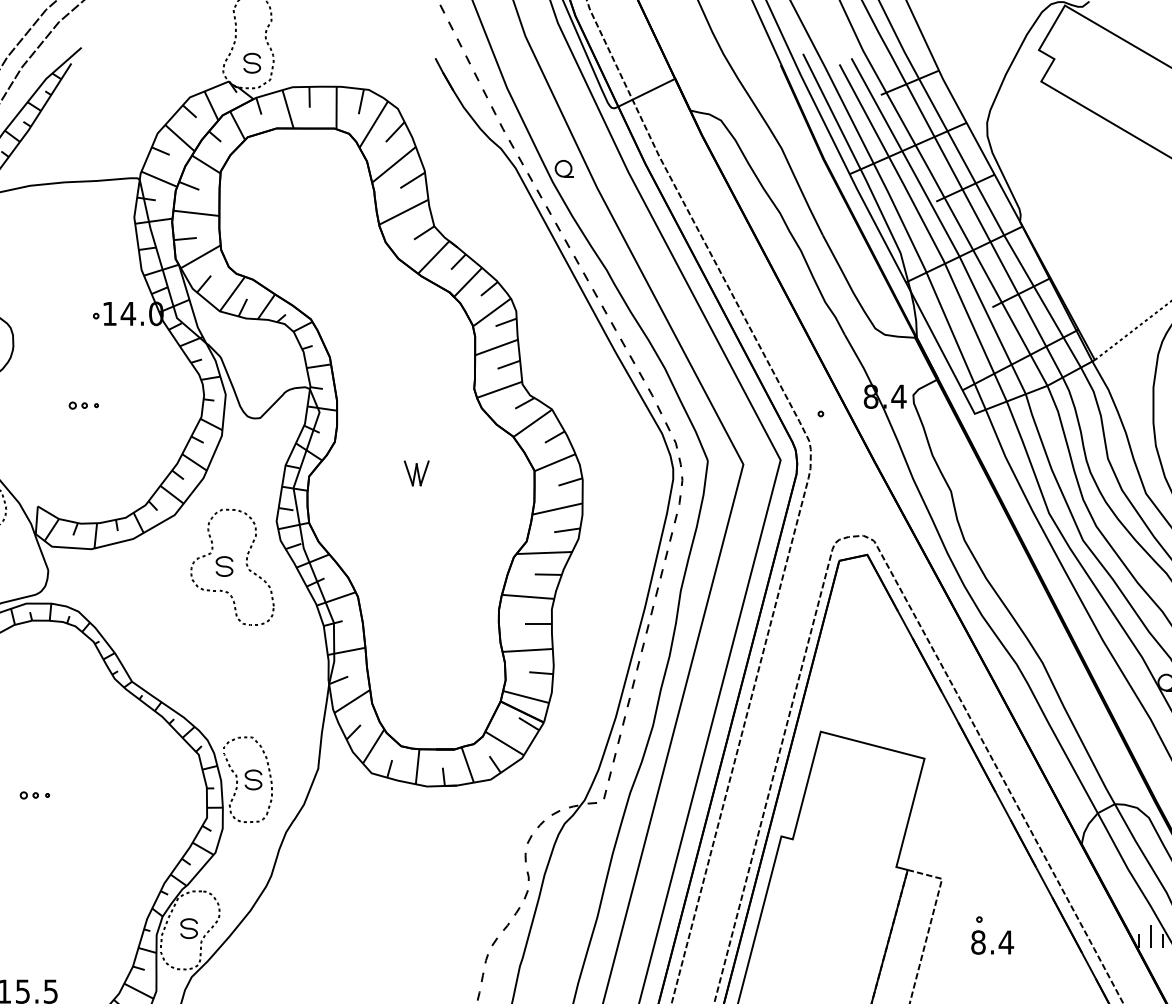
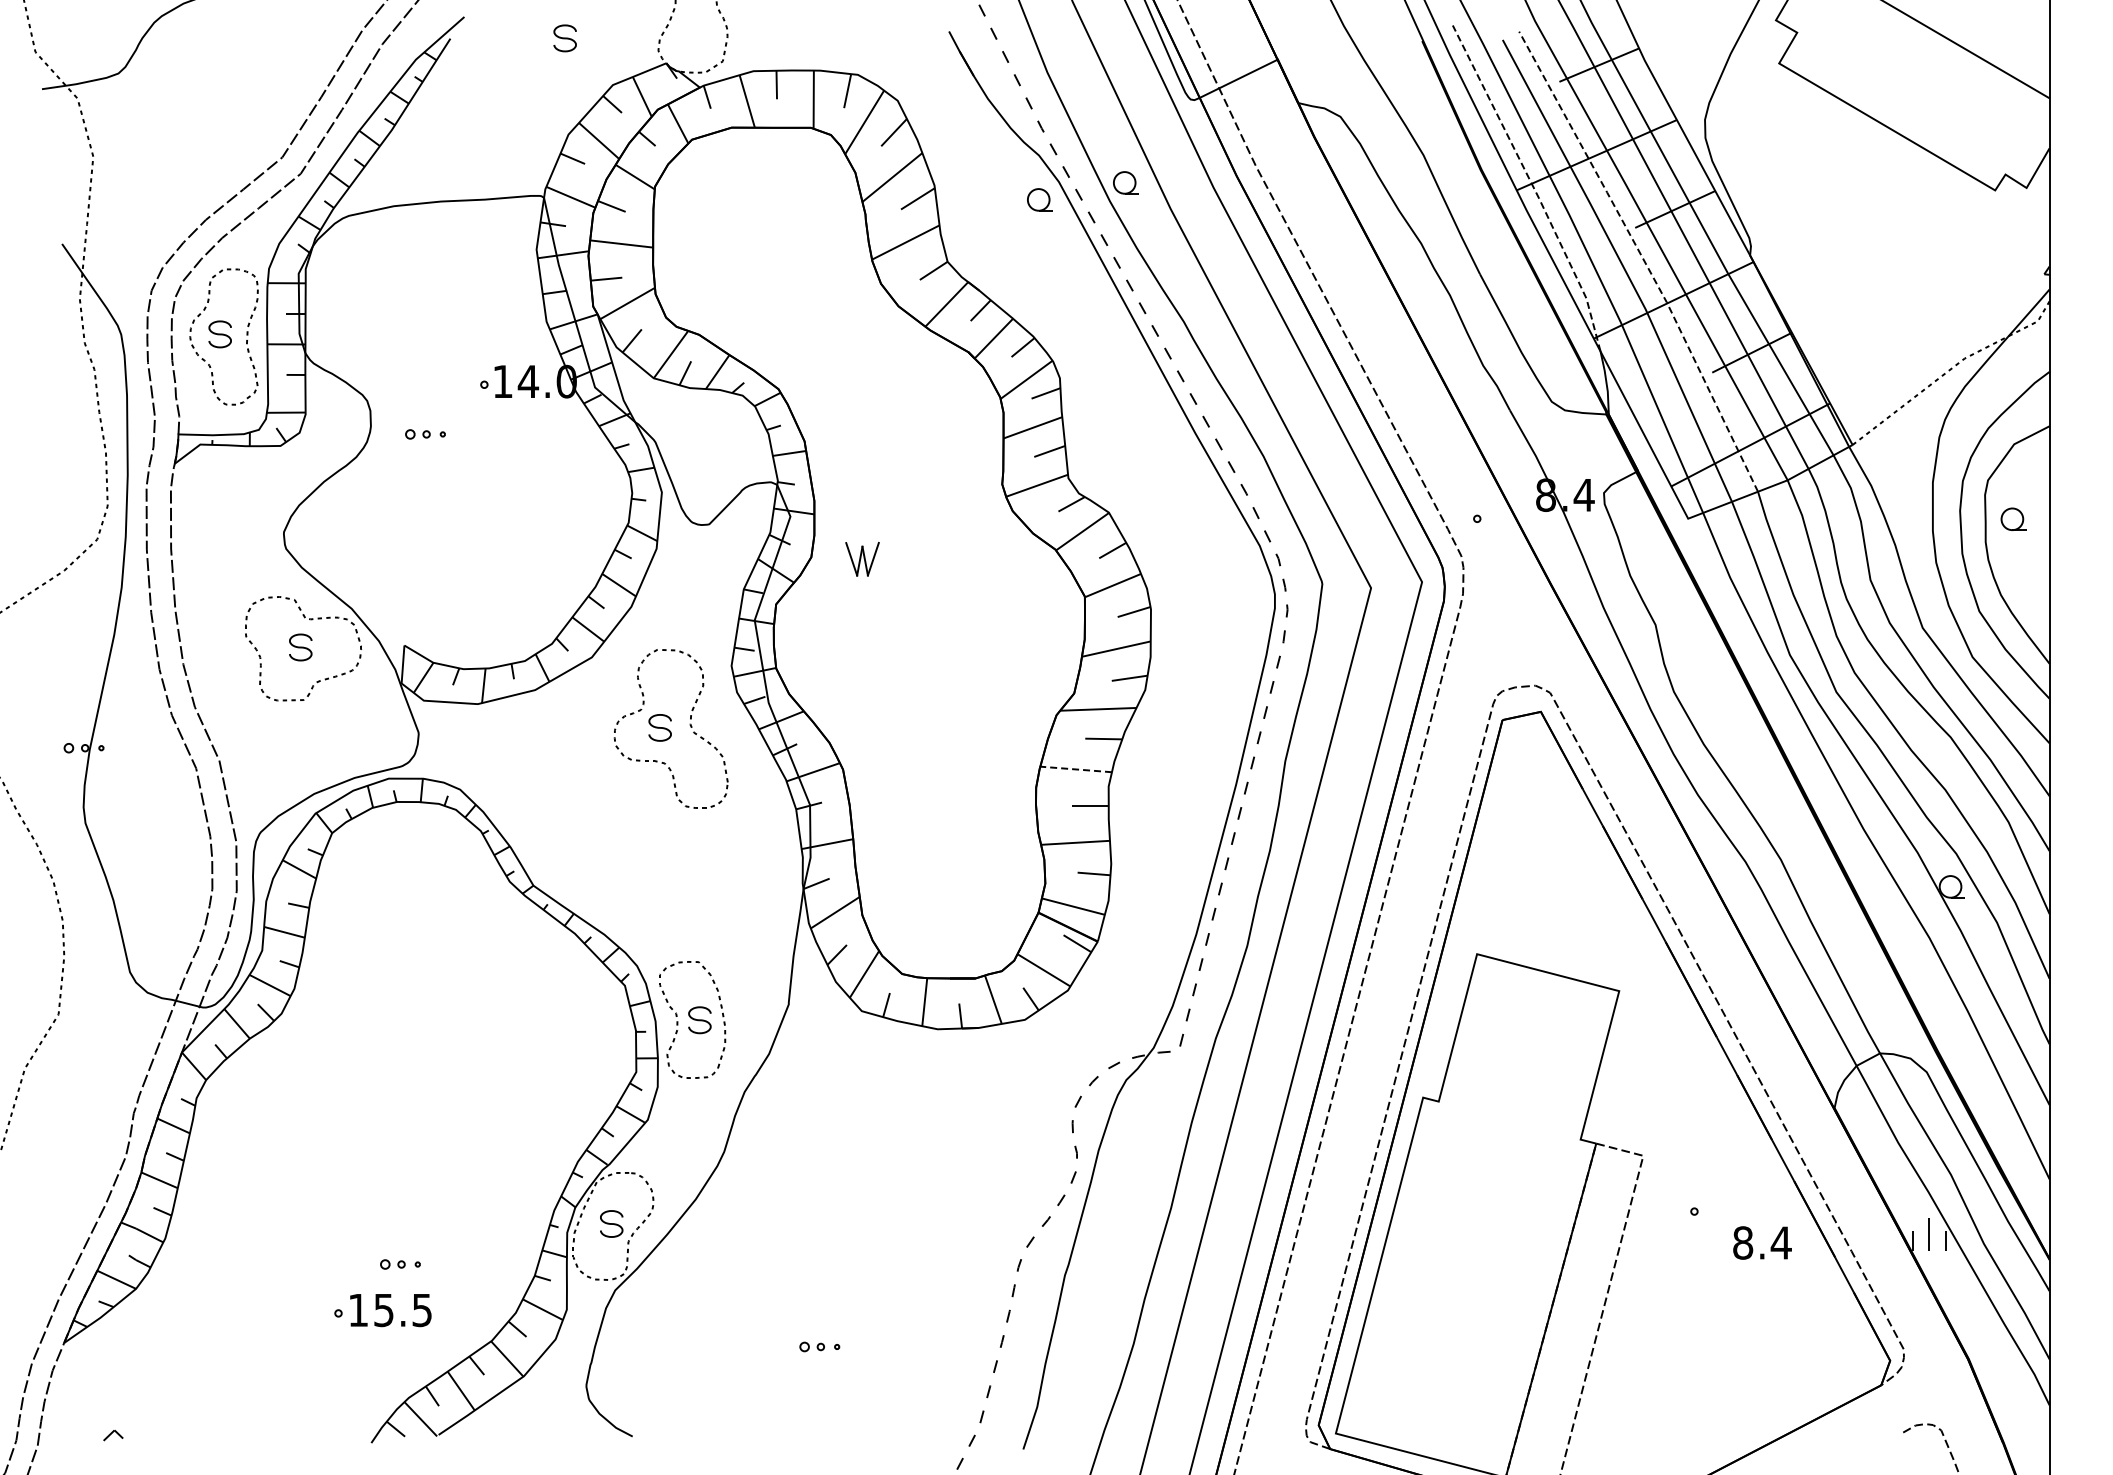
part: (251, 63) -> (564, 38), moved
line: (861, 172) -> (1533, 187), solid -> dashed
part: (501, 180) -> (1039, 199), added
line: (942, 223) -> (1643, 258), solid -> dashed
part: (83, 405) -> (425, 434), moved
part: (416, 472) -> (862, 558), moved
line: (528, 596) -> (1076, 769), solid -> dashed
part: (34, 795) -> (400, 1264), moved
text: (992, 942) -> (1762, 1242), moved

